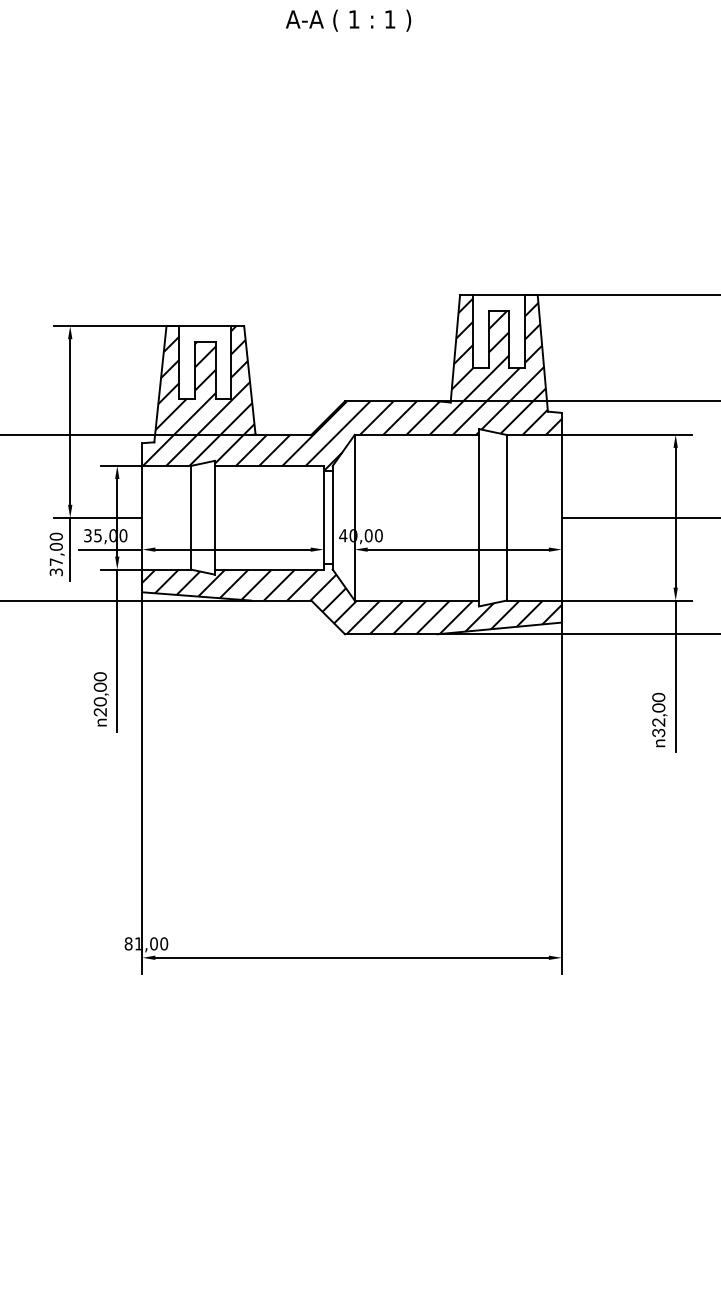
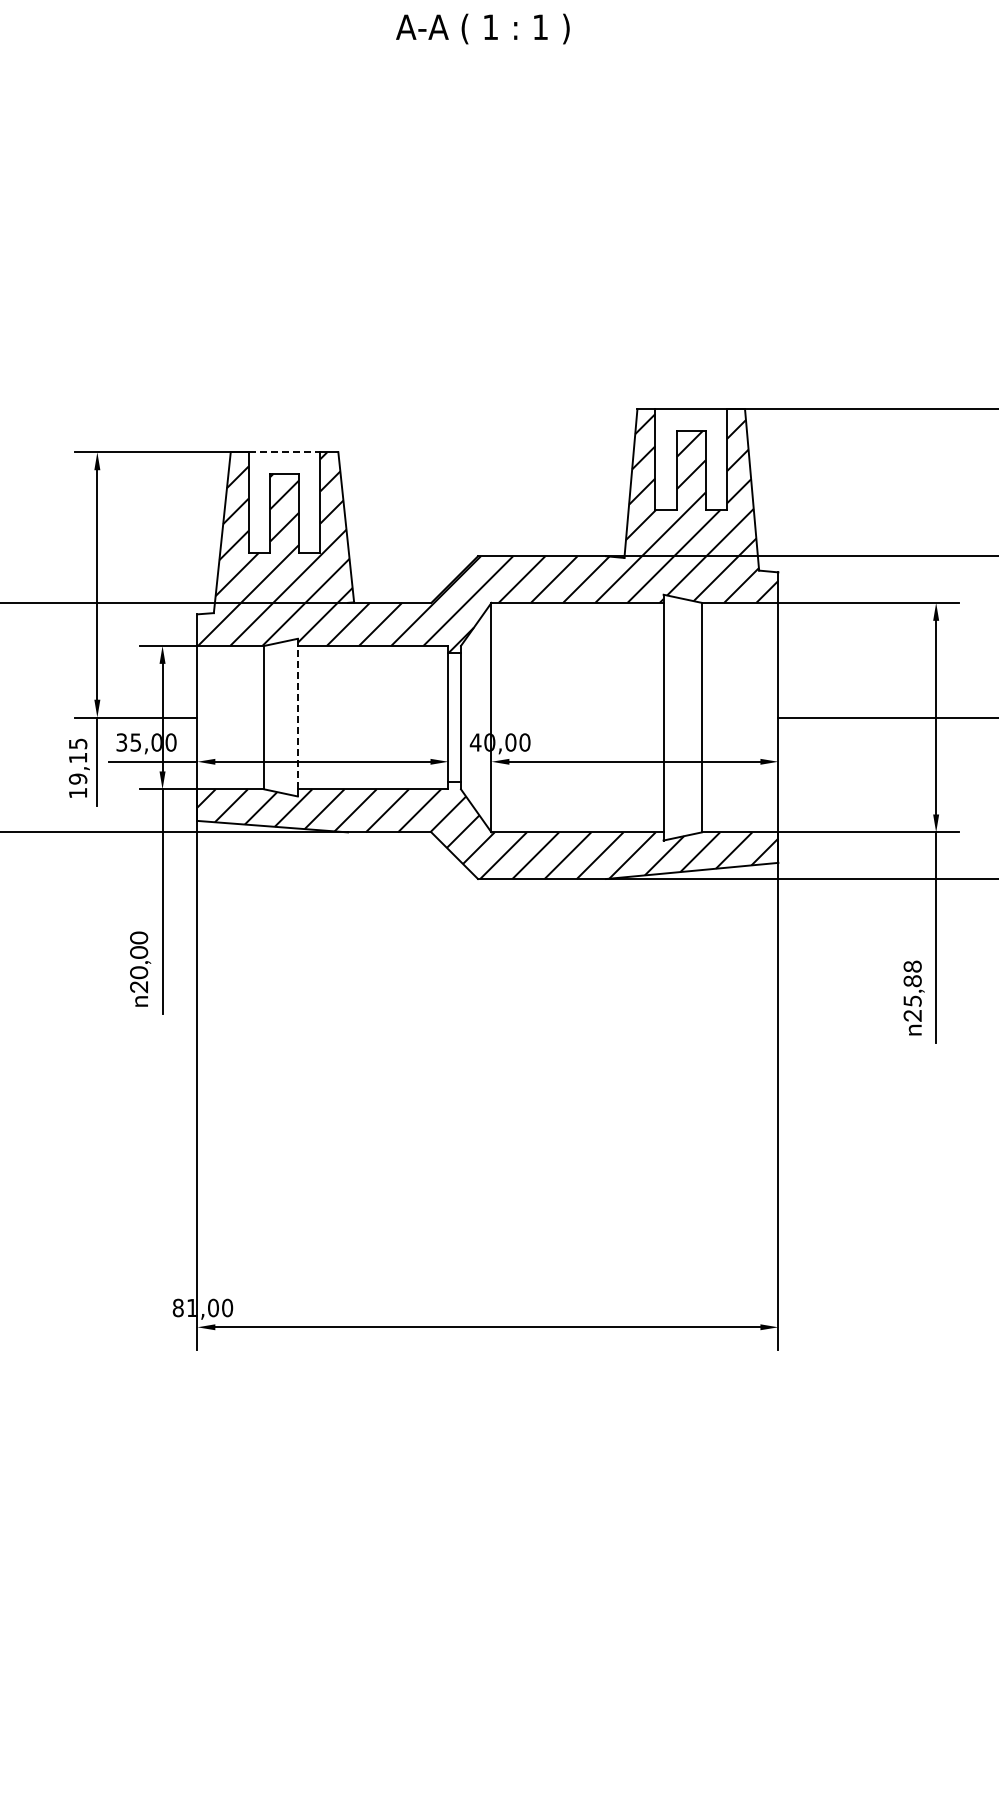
line: (205, 326) -> (284, 452), solid -> dashed
line: (214, 517) -> (297, 717), solid -> dashed
text: (55, 554) -> (77, 768), 37,00 -> 19,15
text: (658, 714) -> (912, 990), 32,00 -> 25,88

